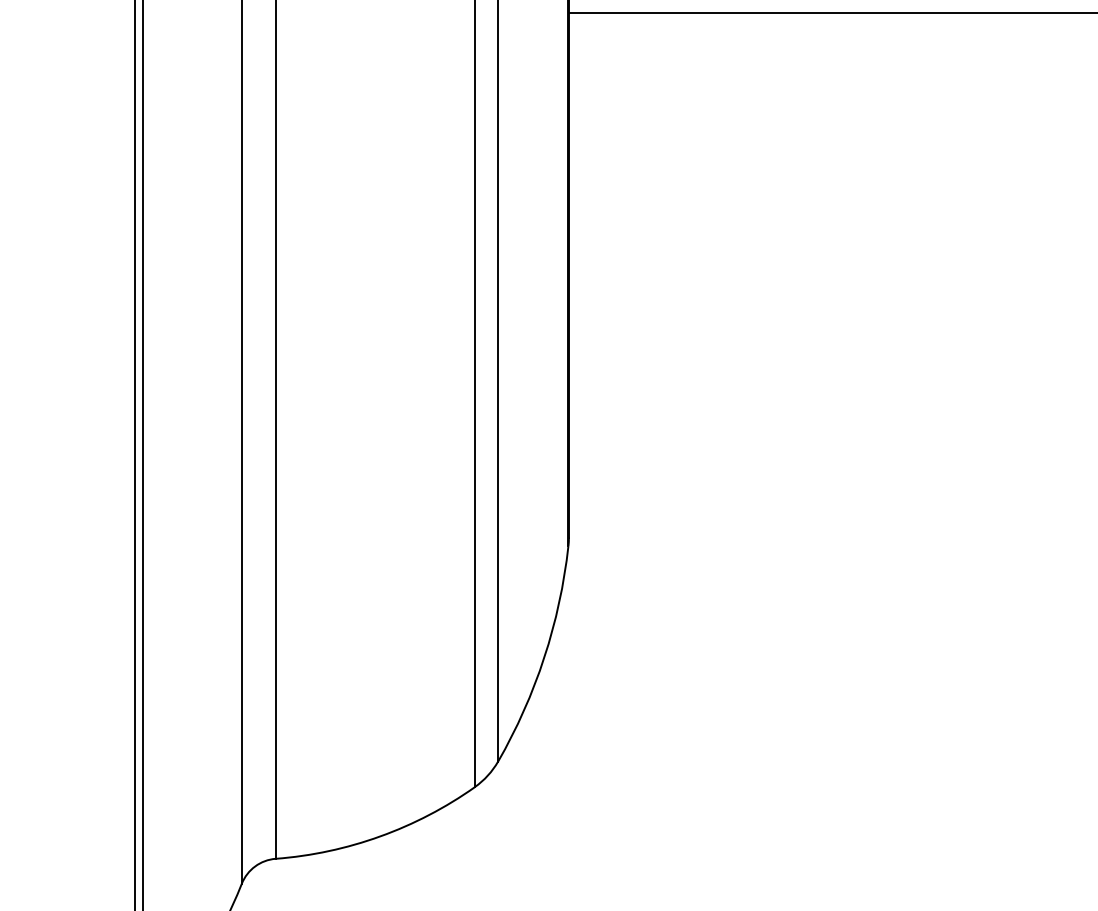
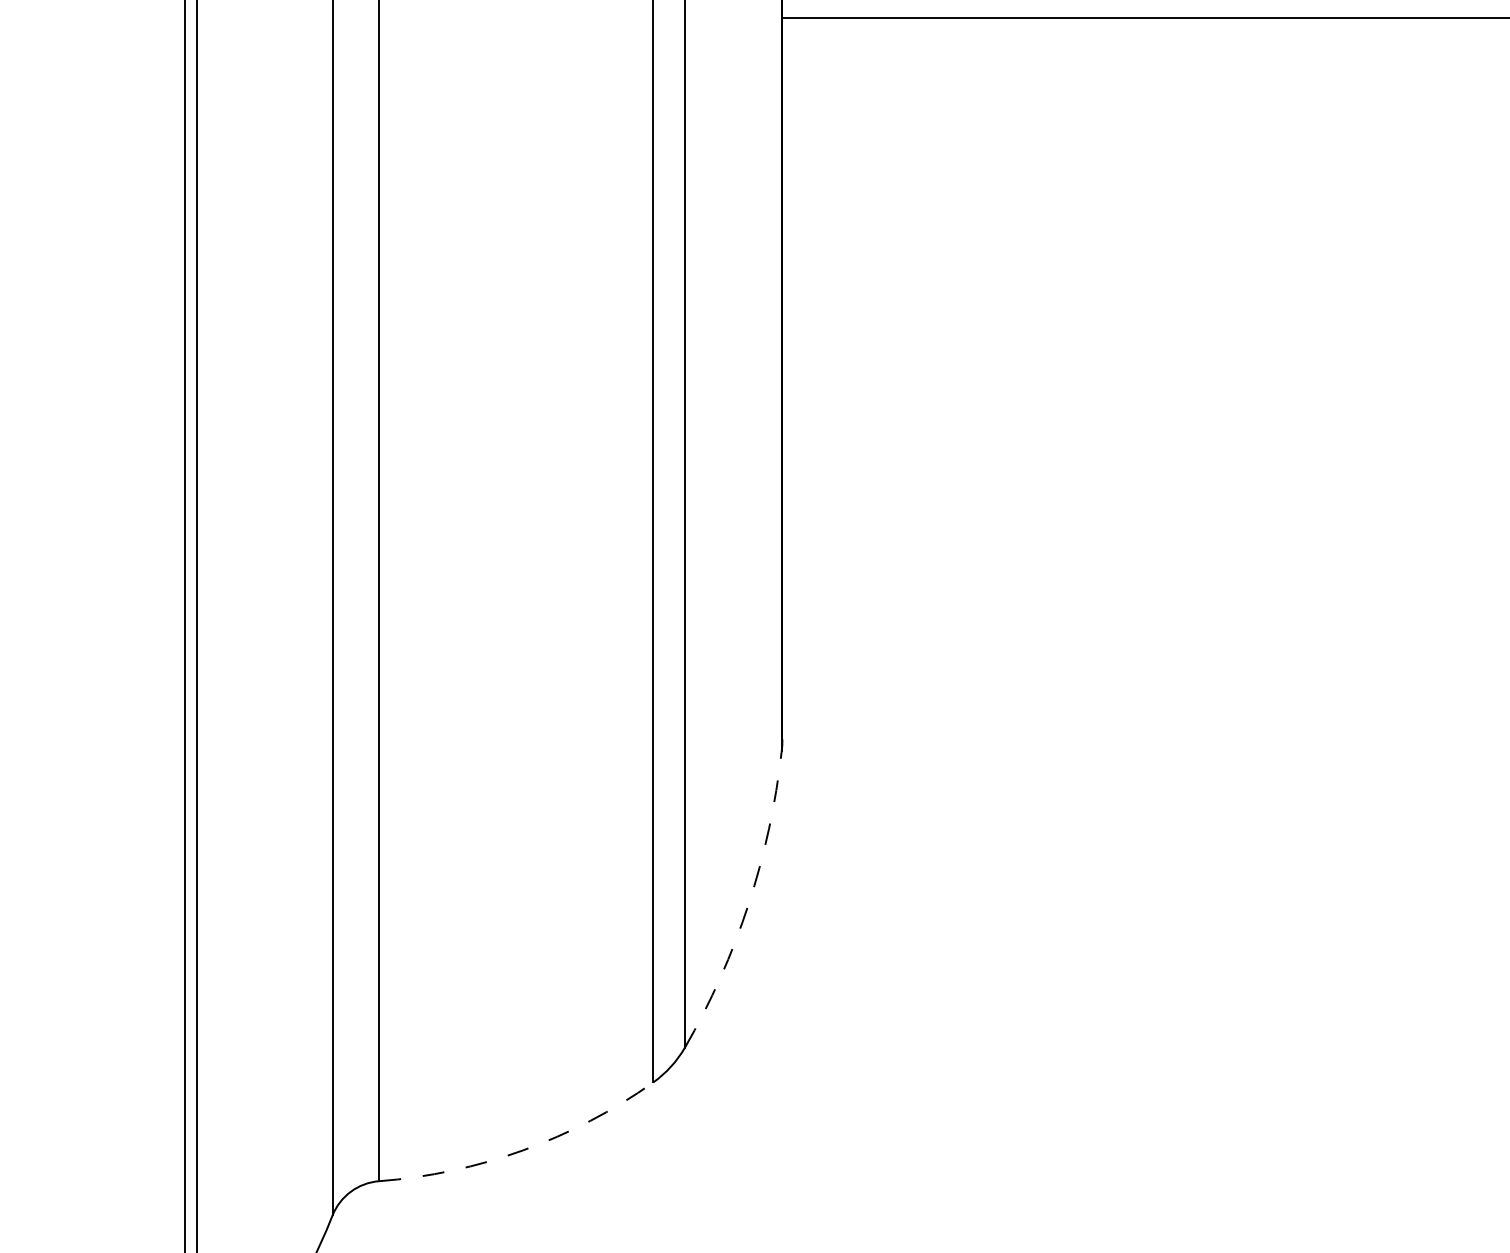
arc: (544, 657) -> (748, 904), solid -> dashed
arc: (380, 836) -> (523, 1150), solid -> dashed

